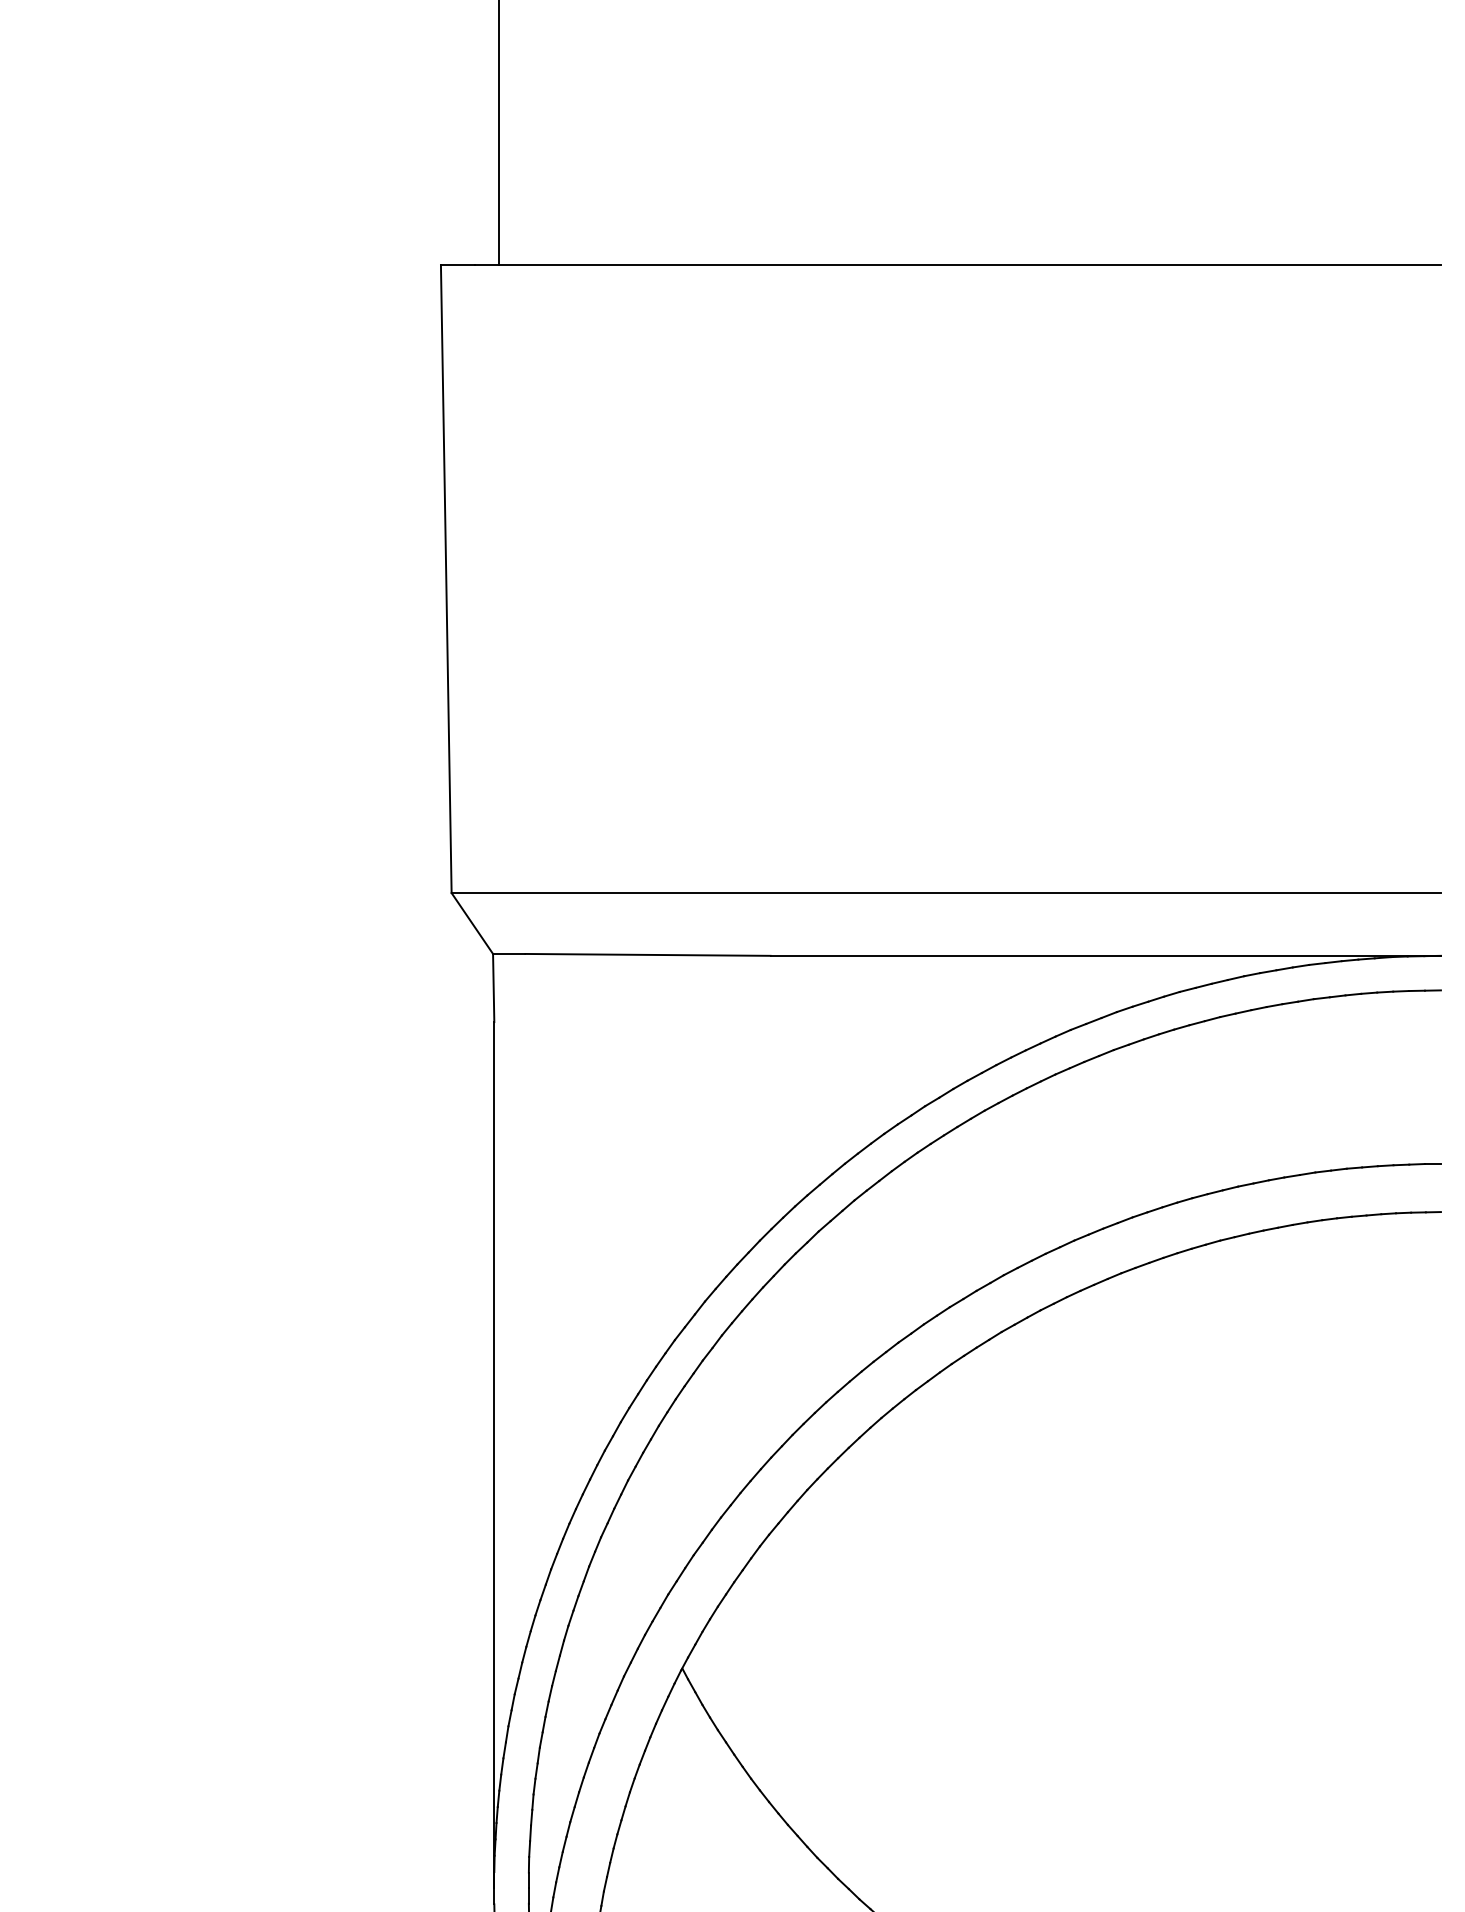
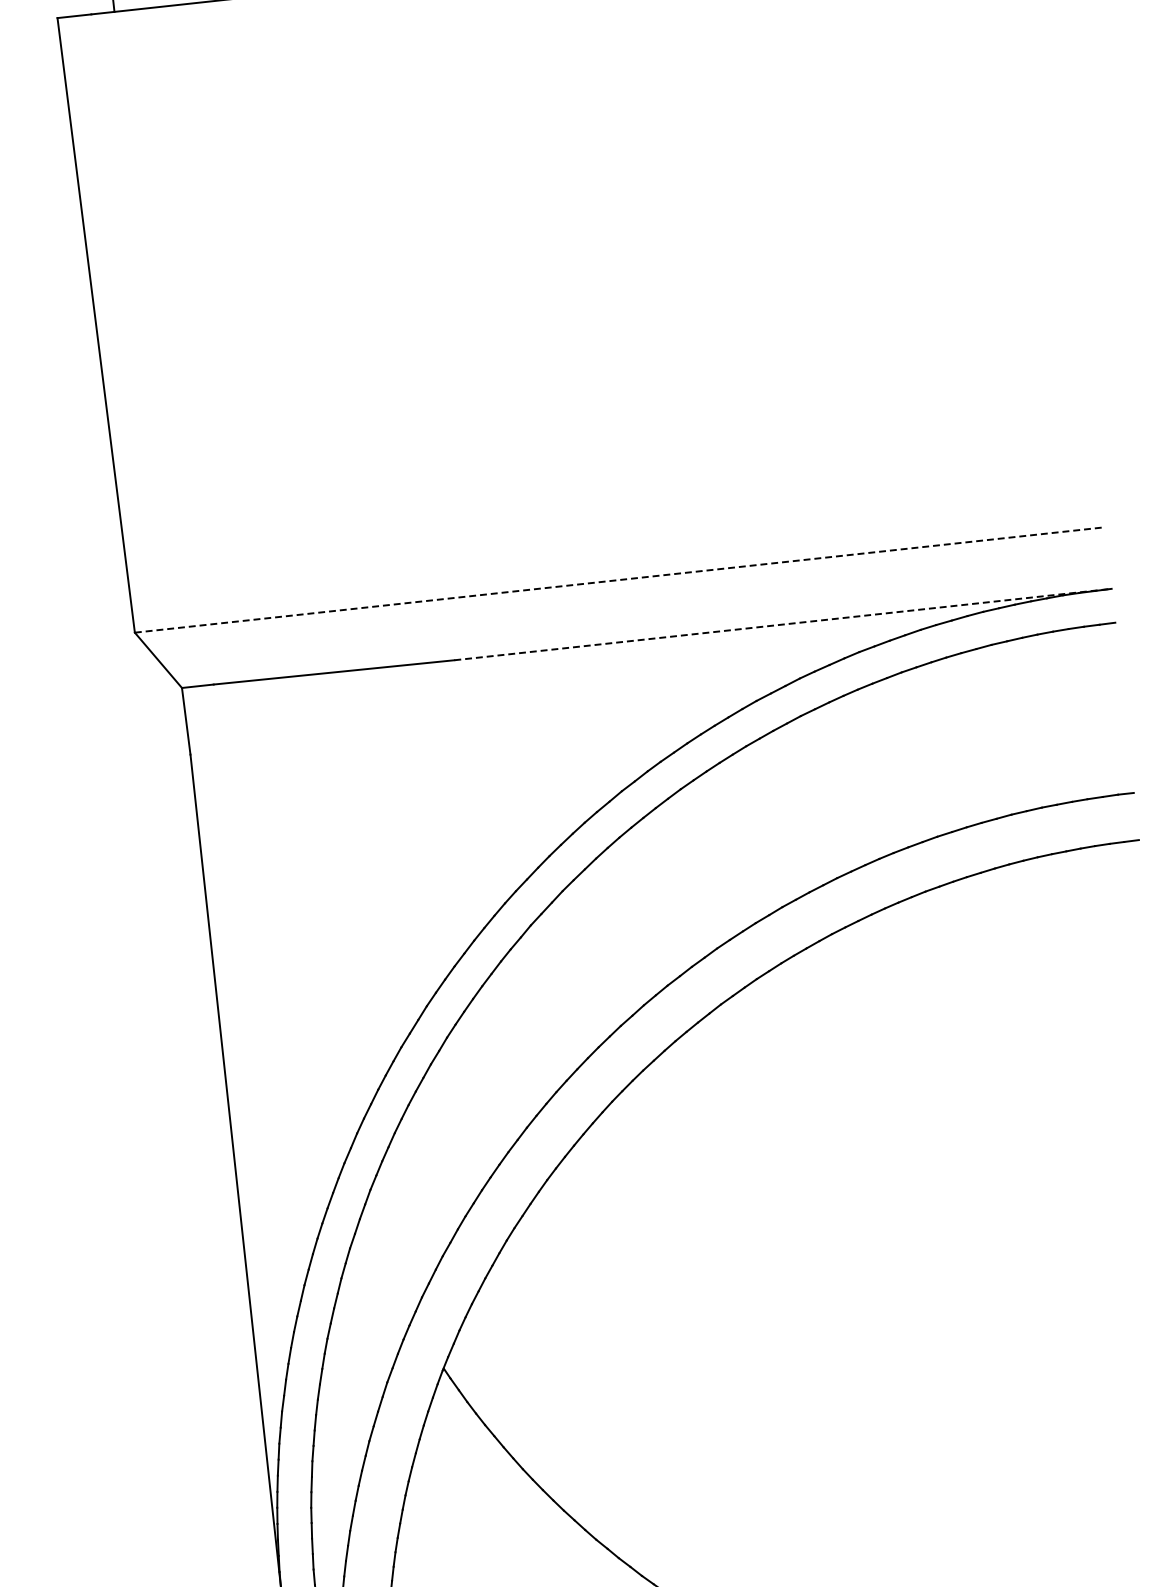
line: (946, 893) -> (620, 580), solid -> dashed
line: (1106, 955) -> (783, 624), solid -> dashed

